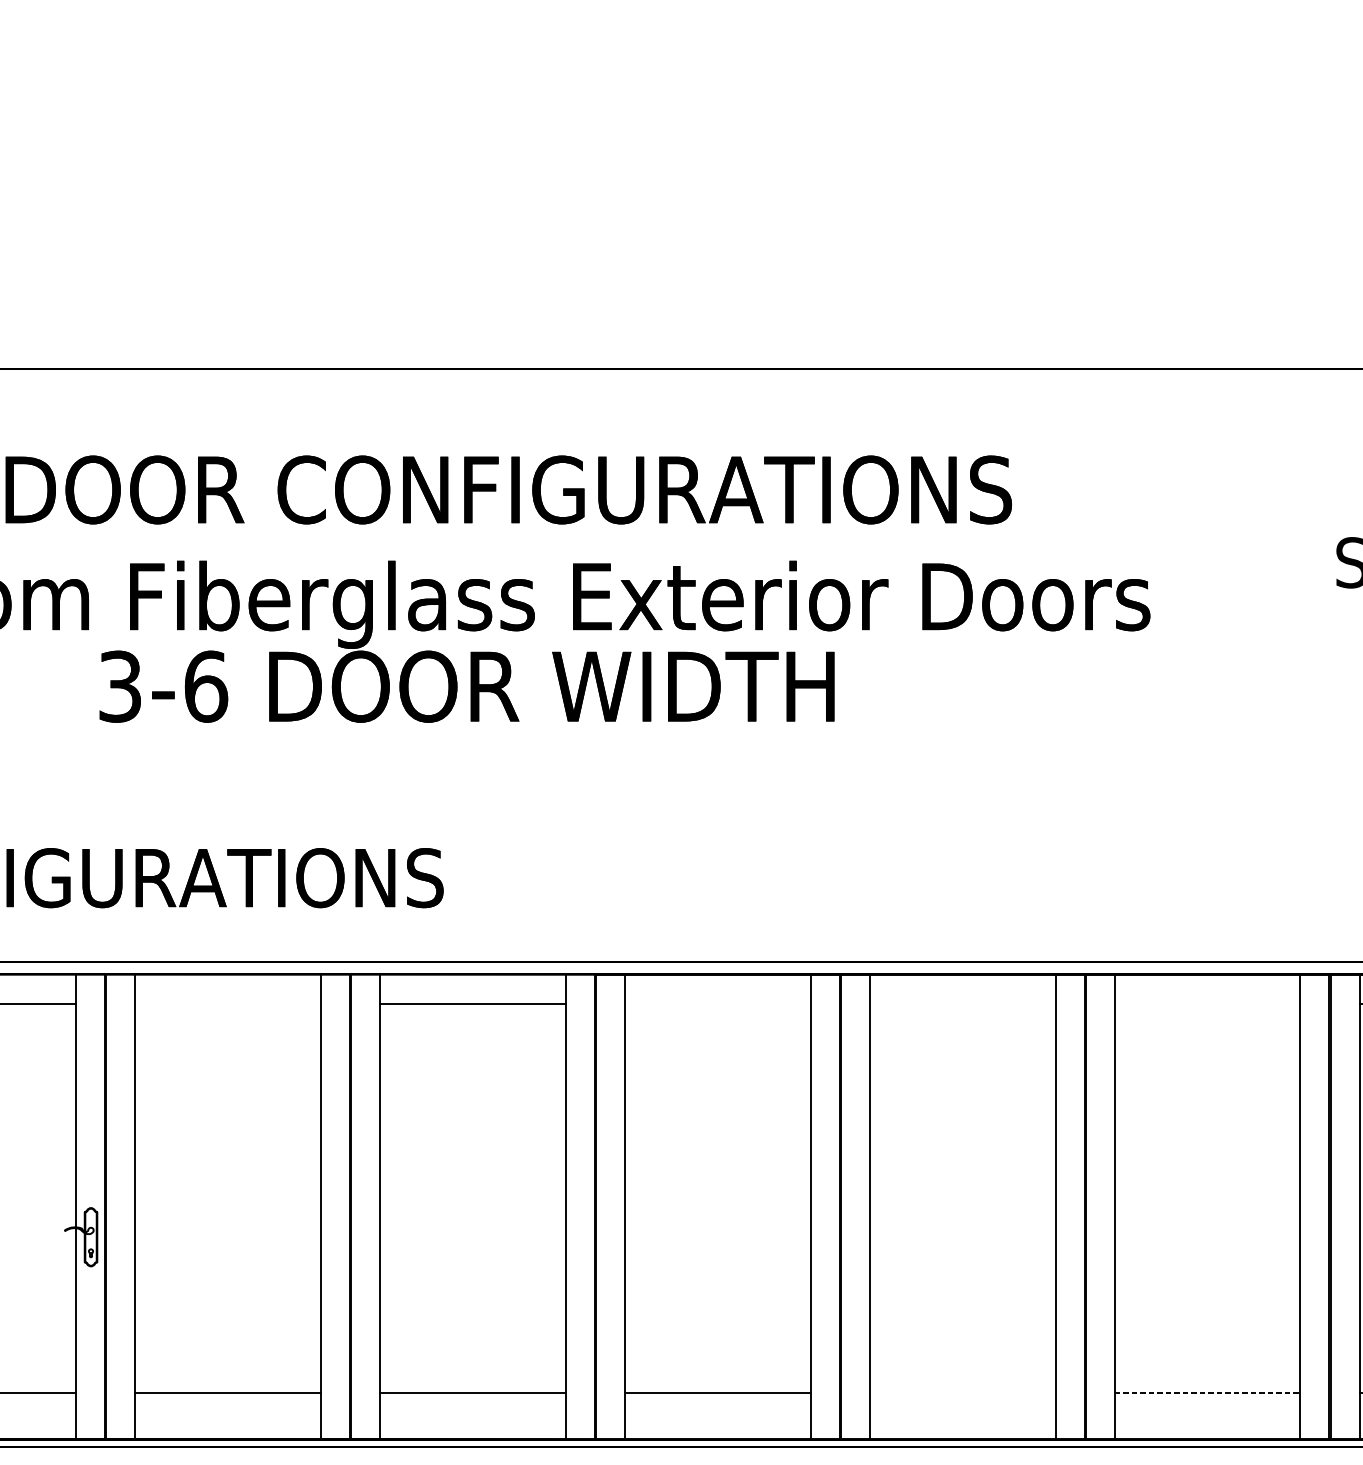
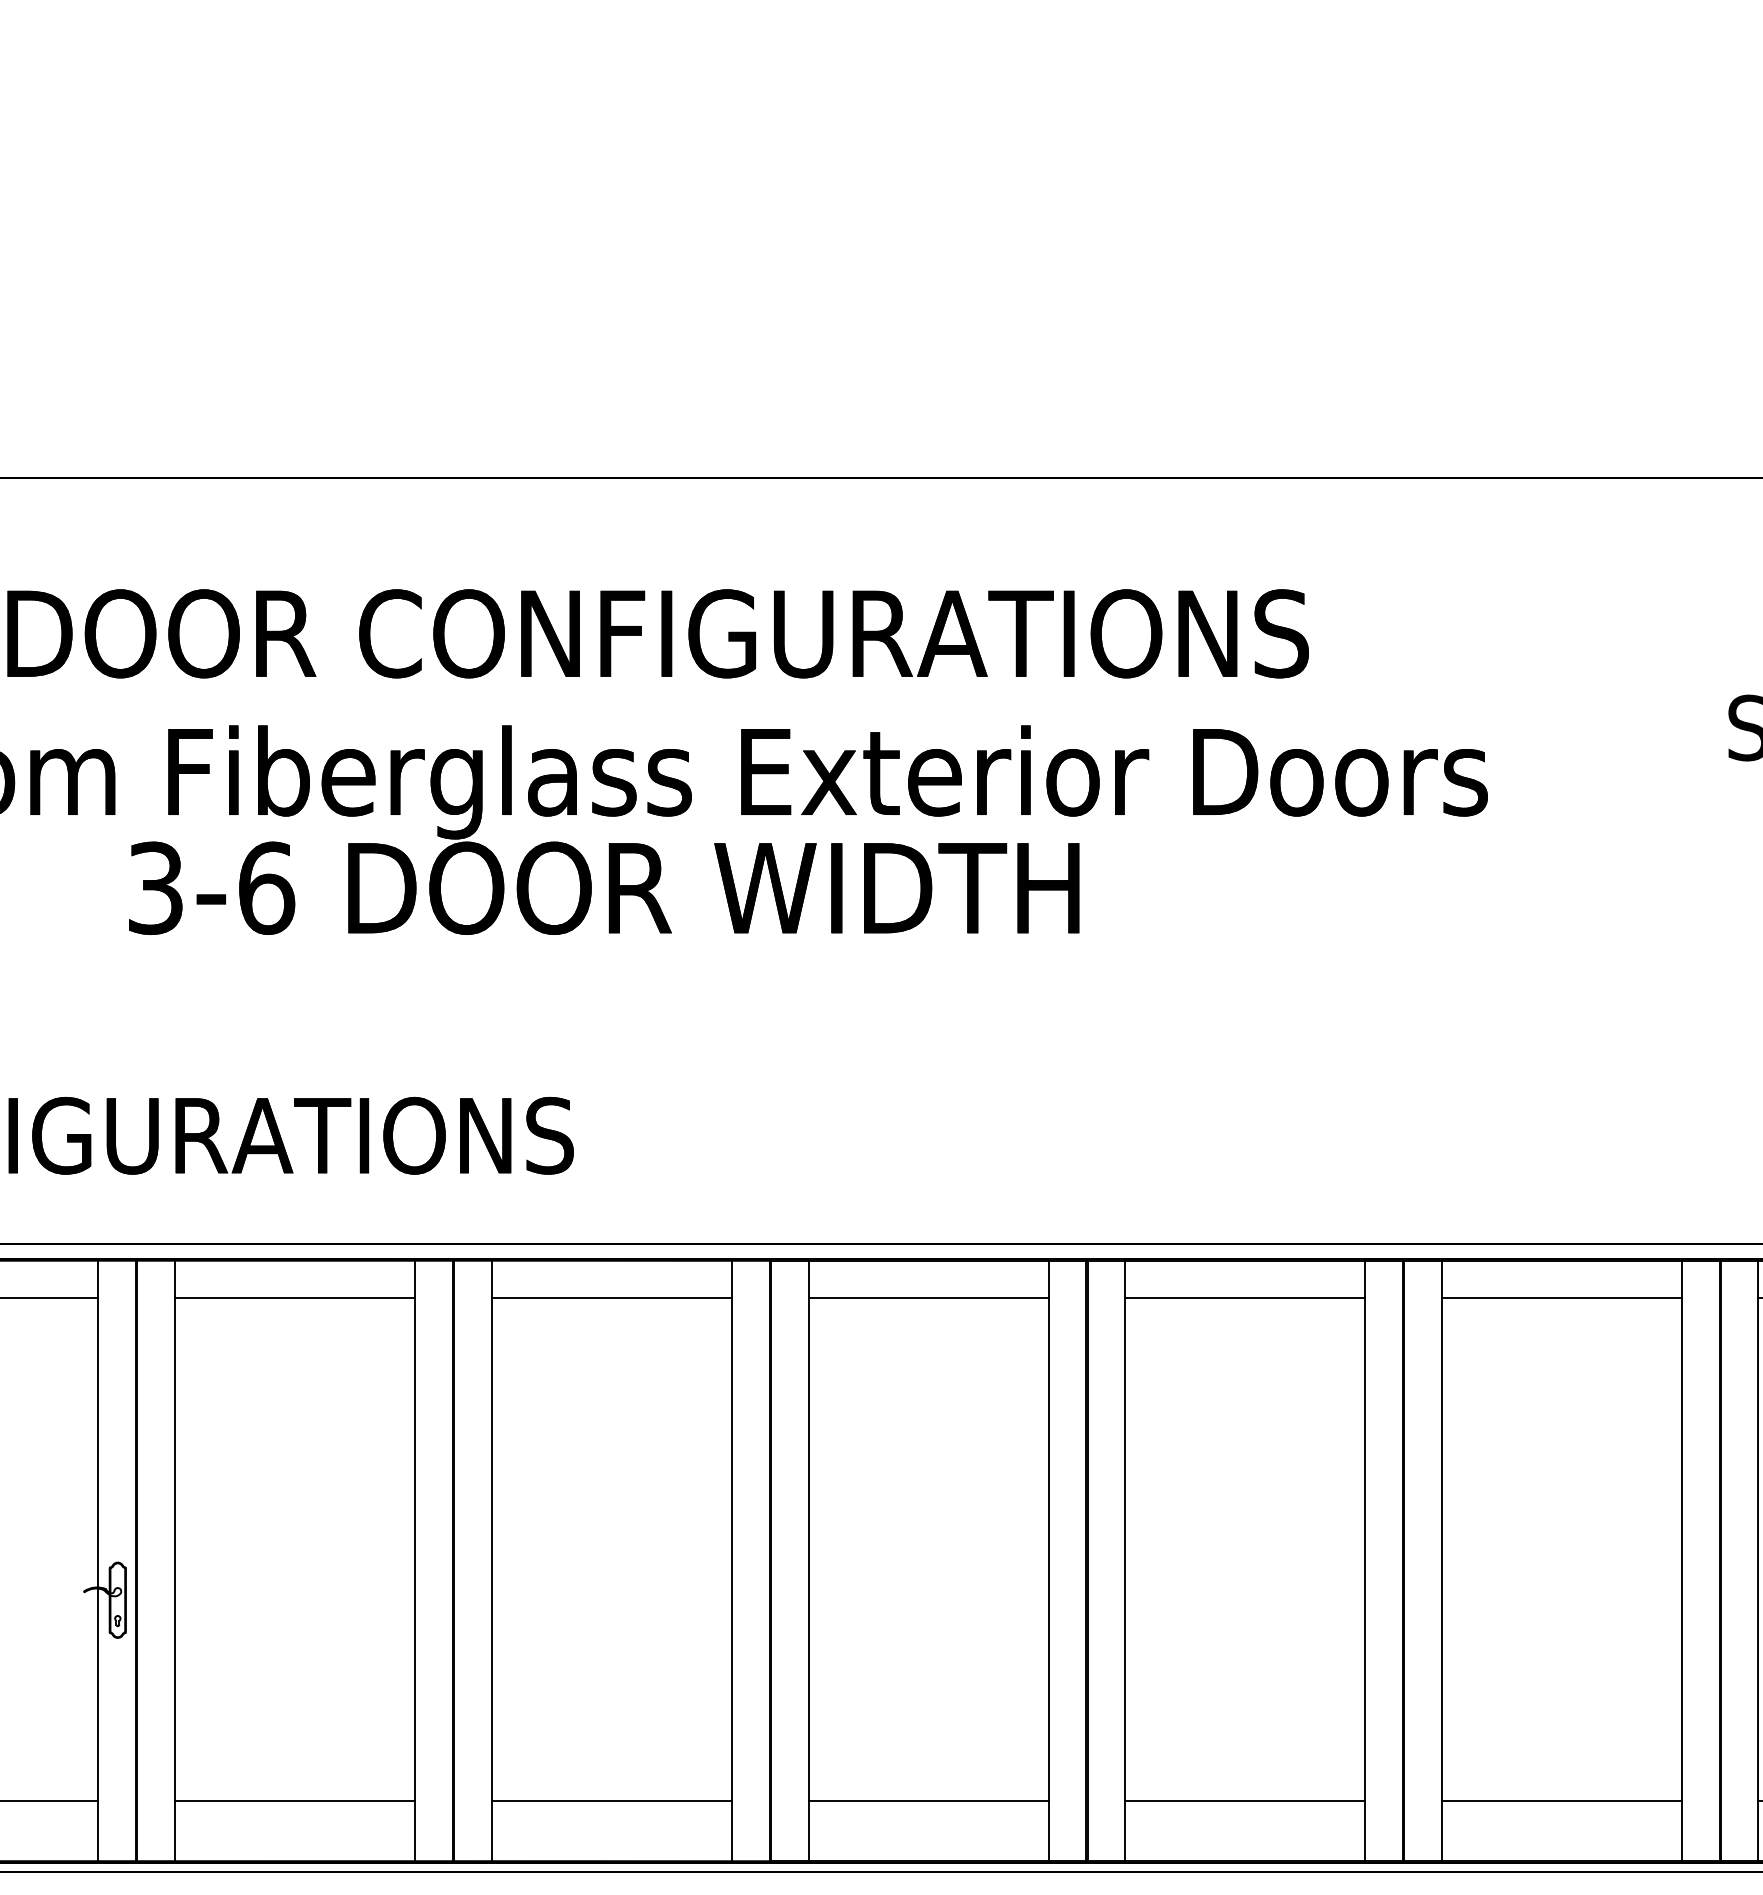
line: (227, 1003) -> (294, 1298), added
line: (717, 1003) -> (928, 1298), added
line: (962, 1003) -> (1245, 1298), added
line: (1207, 1003) -> (1561, 1298), added
line: (962, 1392) -> (1245, 1801), added
line: (1208, 1392) -> (1562, 1801), dashed -> solid

